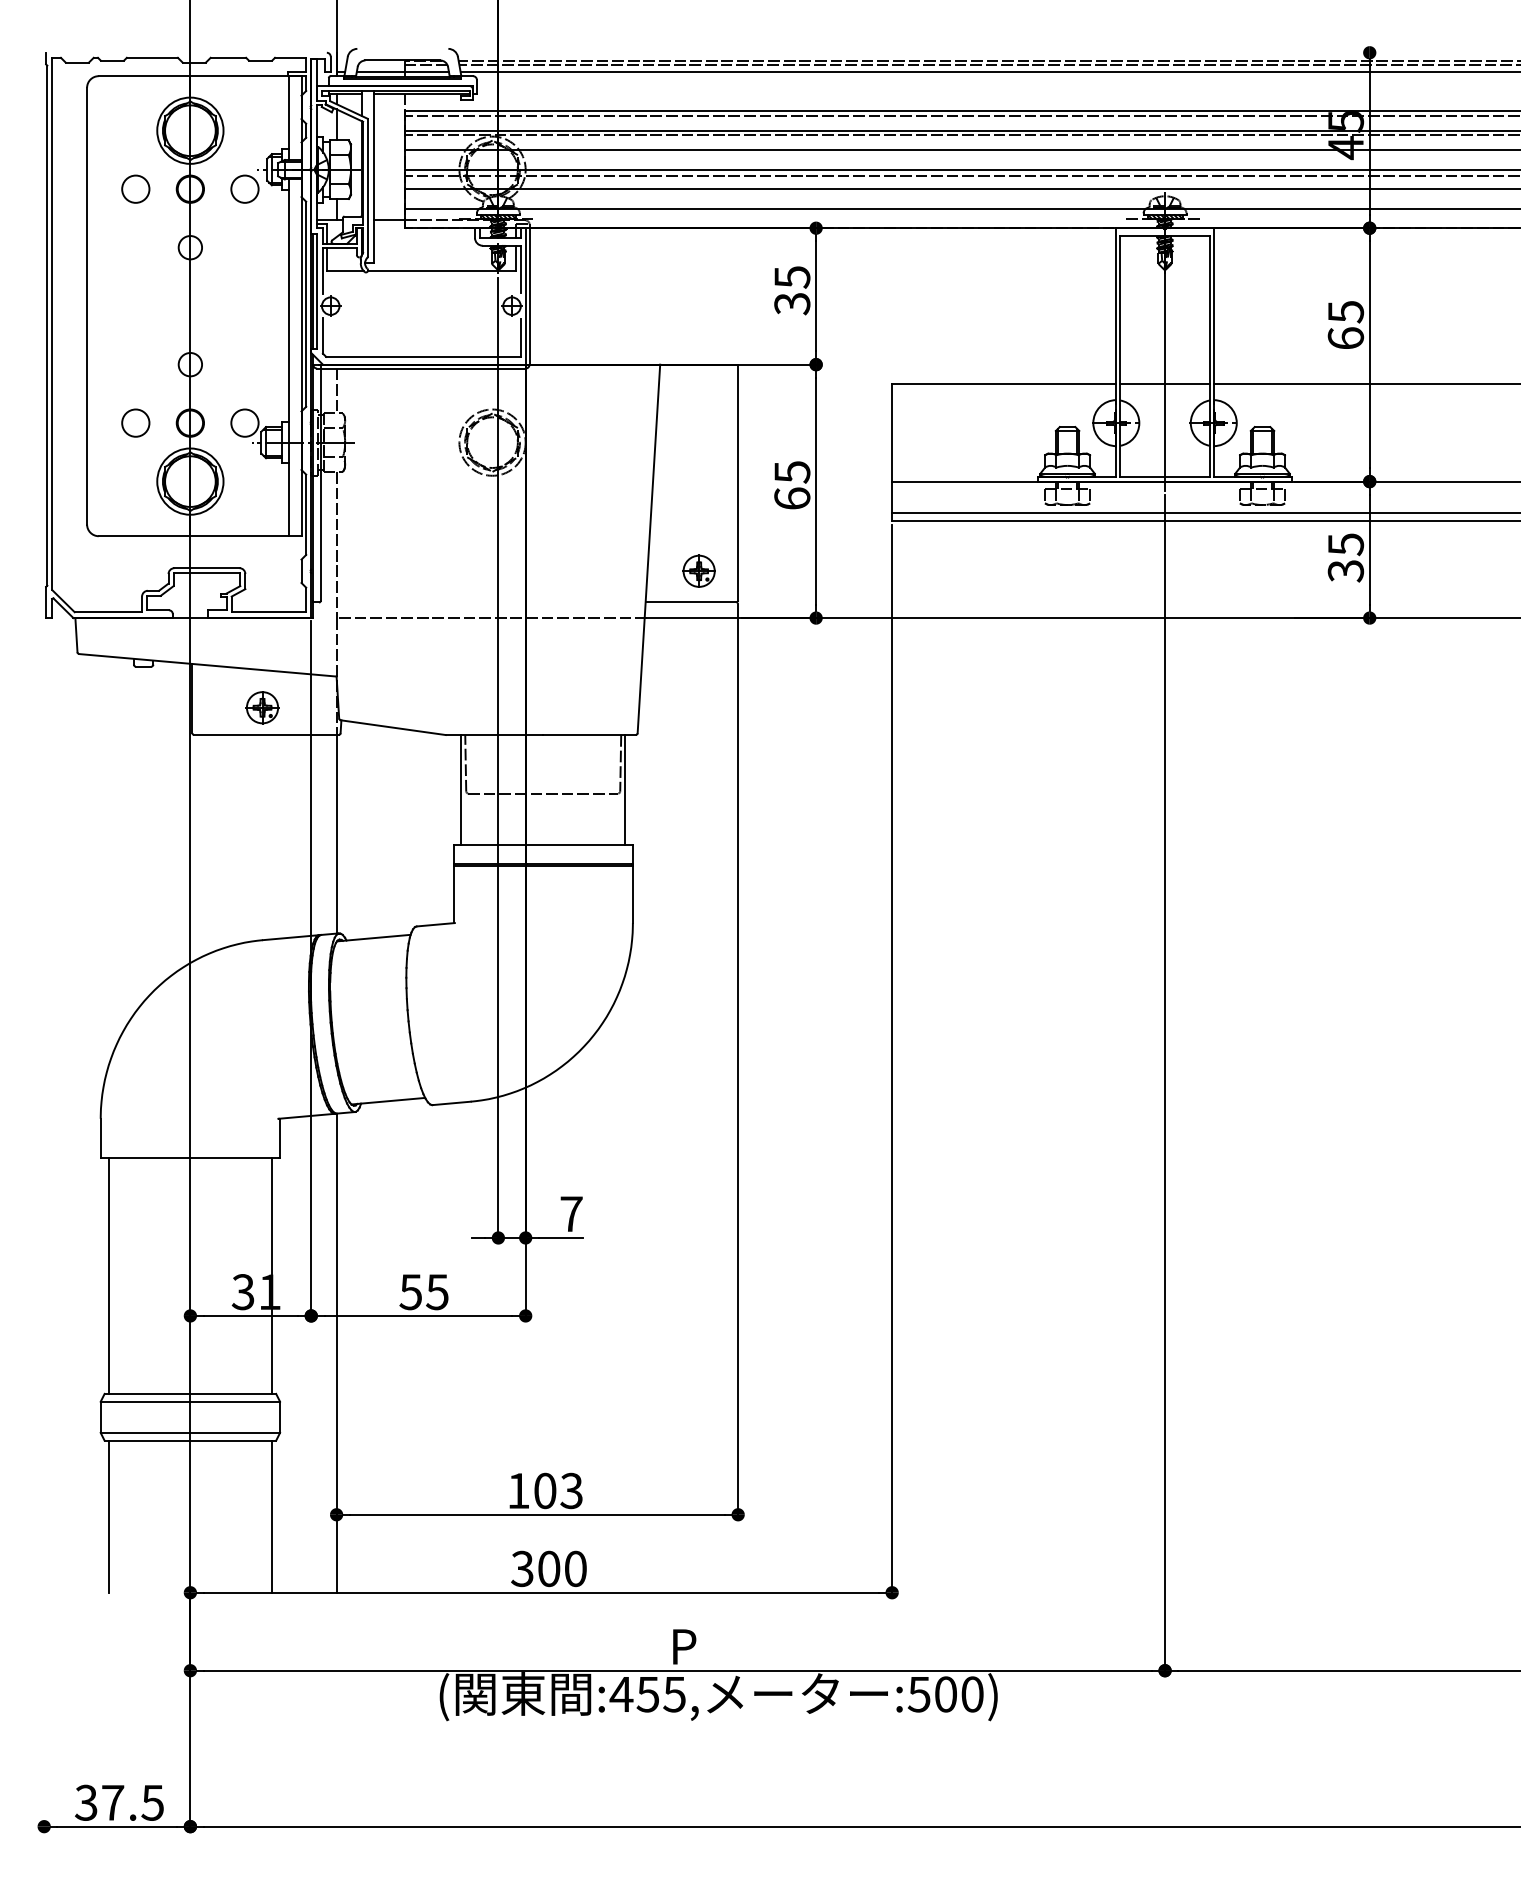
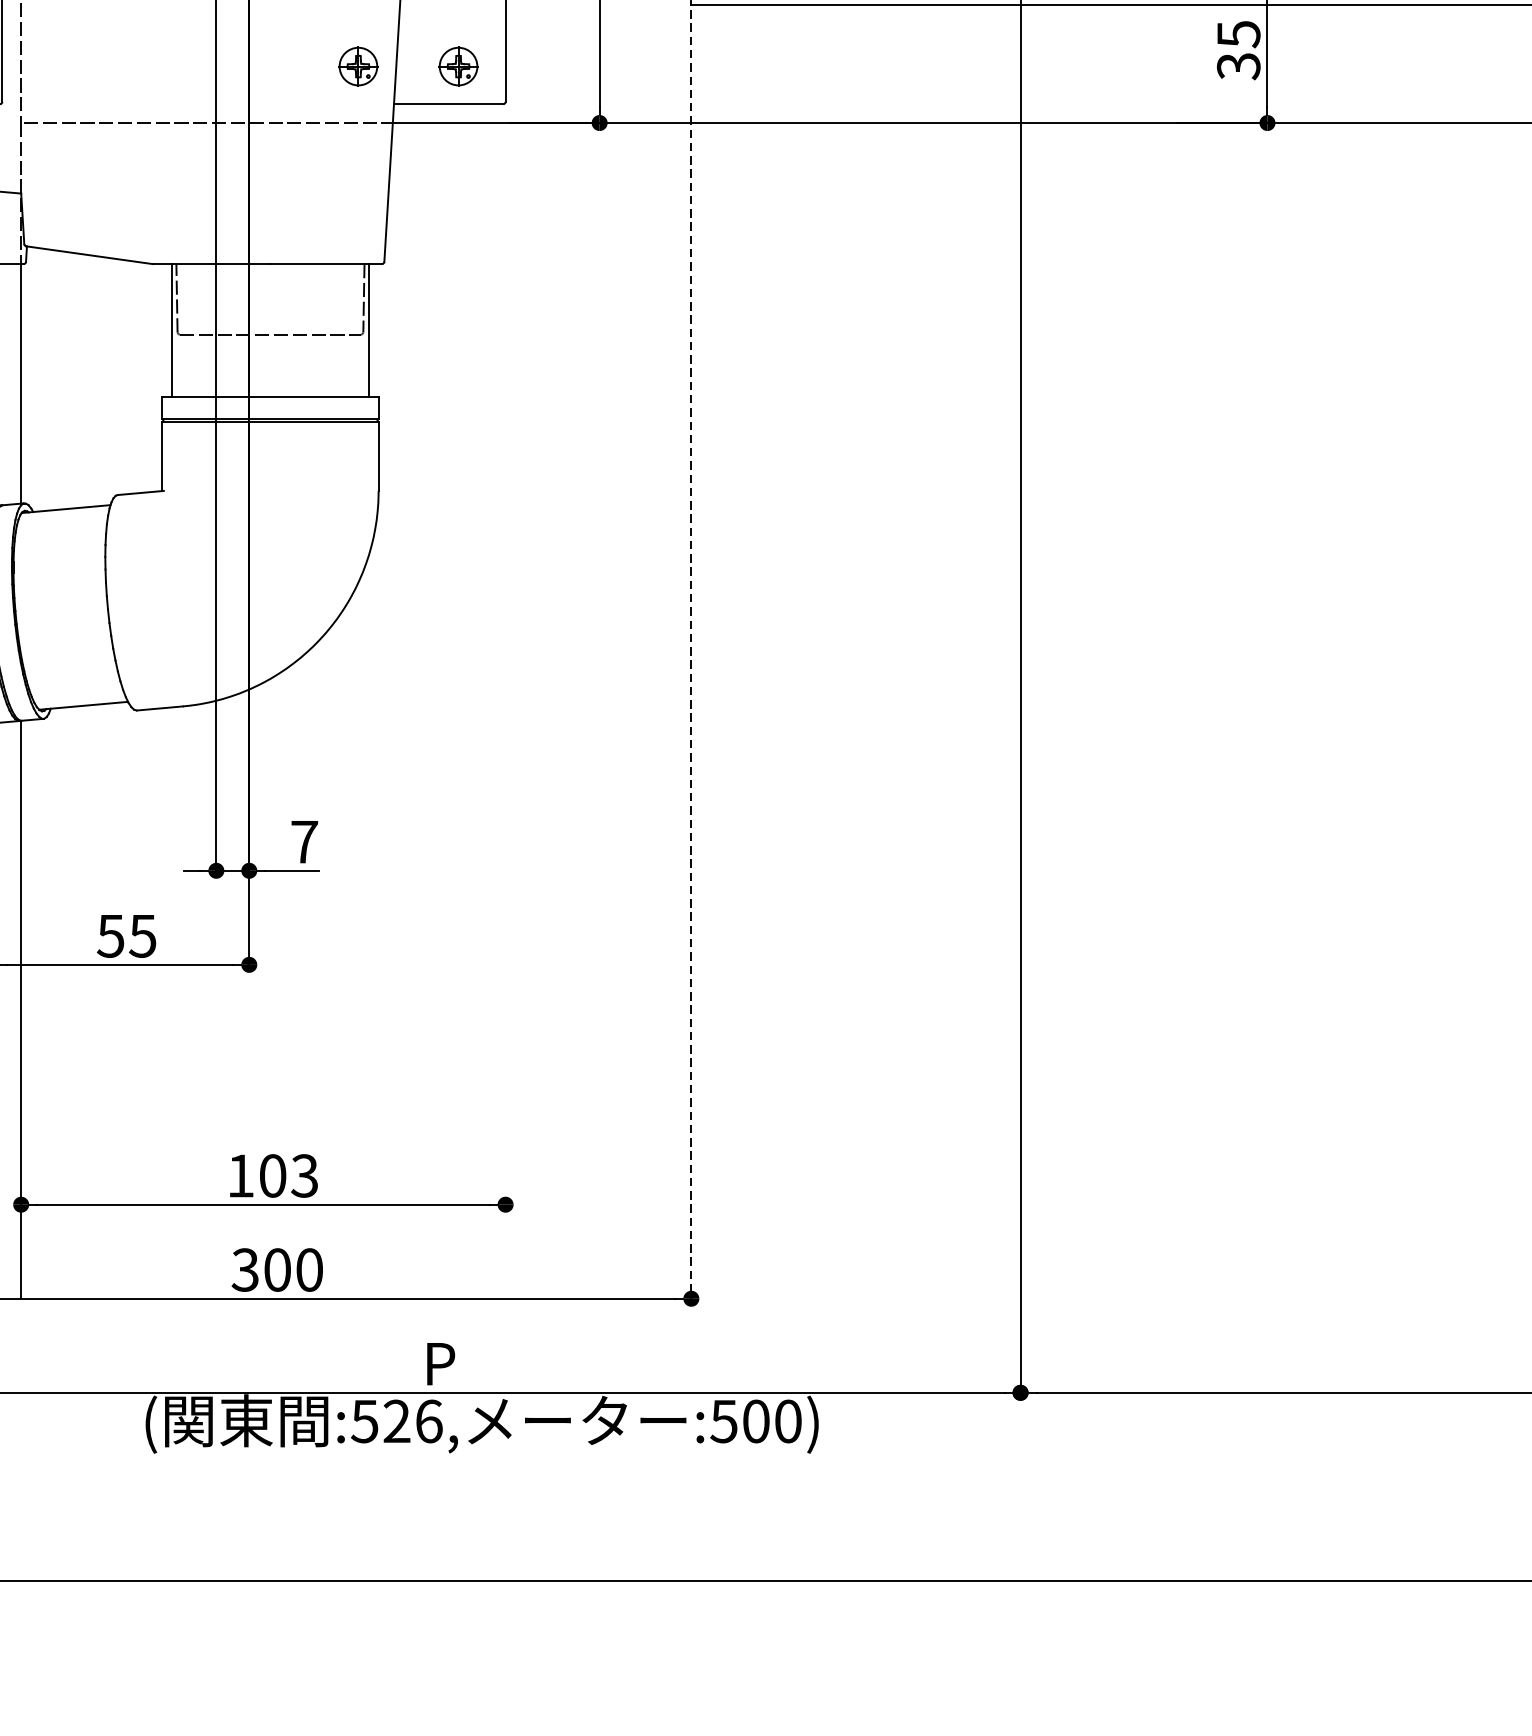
part: (615, 570) -> (357, 65), added
line: (738, 1061) -> (506, 657), removed
line: (892, 1061) -> (691, 657), solid -> dashed
text: (647, 1694) -> (396, 1421), :455, -> :526,

